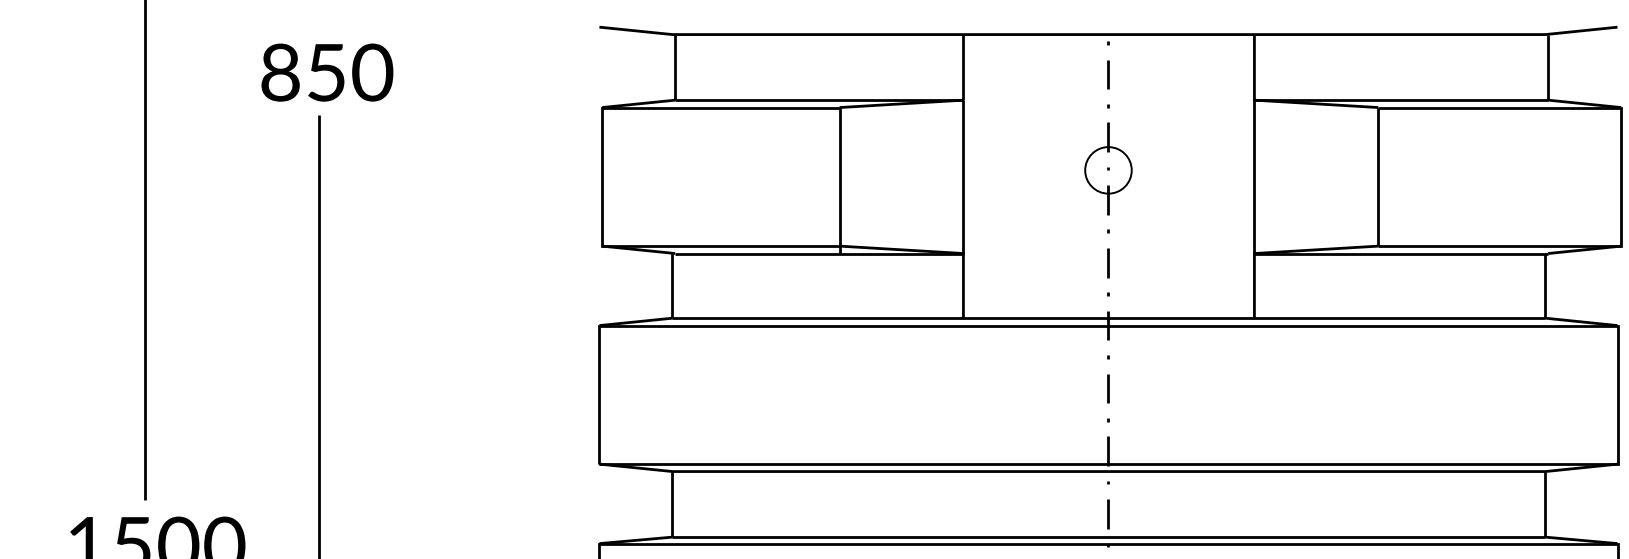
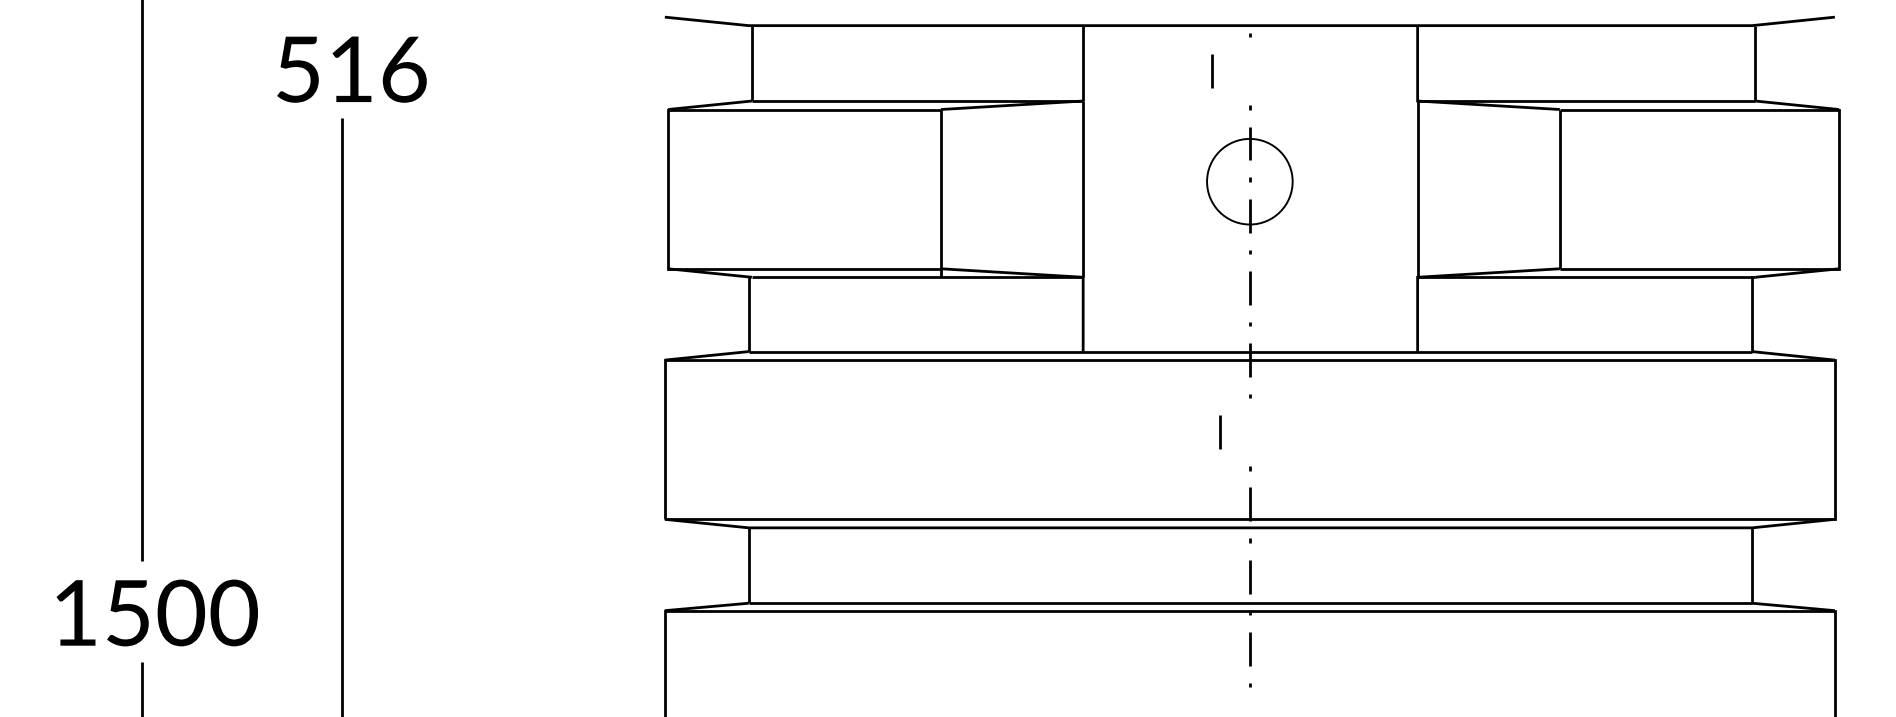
text: (326, 72) -> (351, 69), 850 -> 516
line: (1109, 74) -> (1212, 71), moved
circle: (1108, 170) -> (1249, 181), size x1.6
line: (1109, 388) -> (1220, 432), moved

